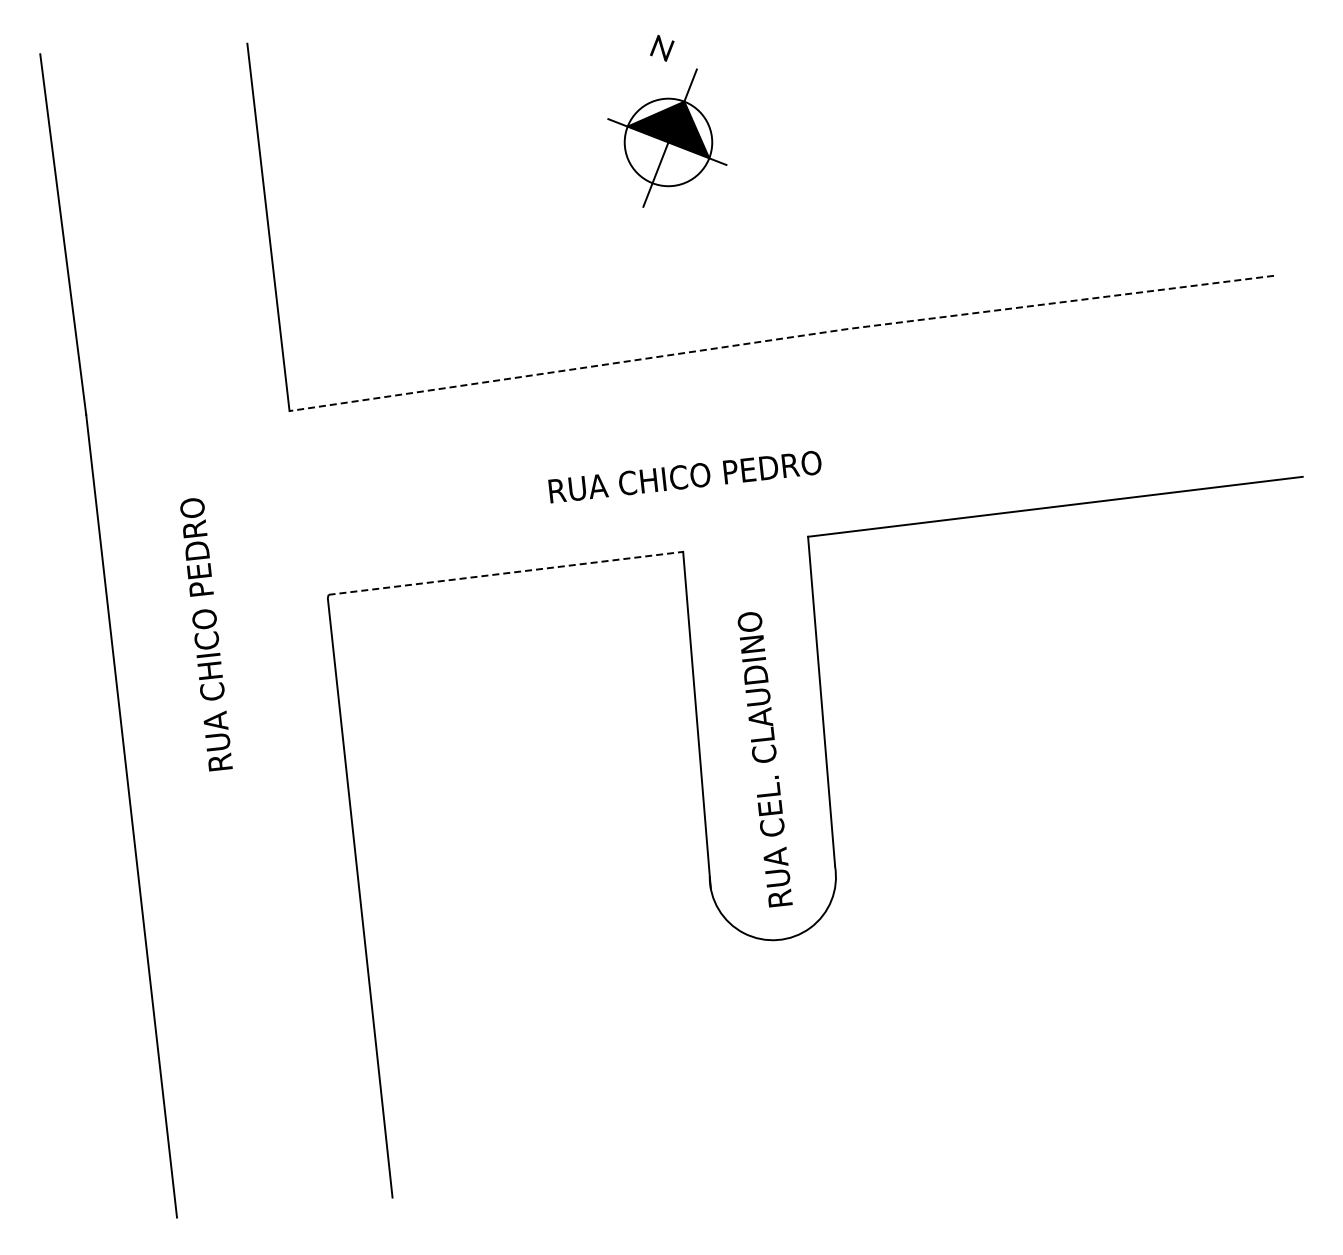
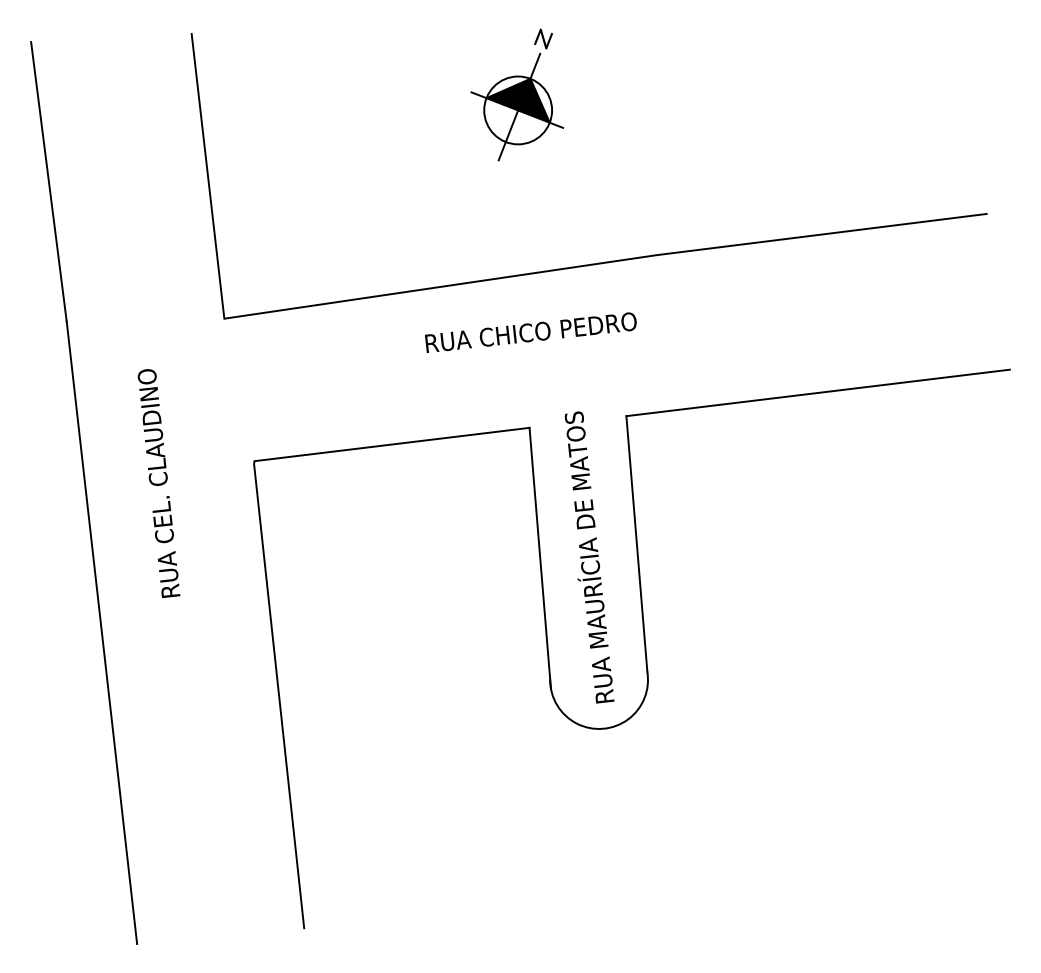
text: (662, 48) -> (543, 39), moved
line: (781, 338) -> (605, 262), dashed -> solid
text: (684, 477) -> (530, 332), moved
line: (505, 573) -> (391, 444), dashed -> solid
text: (199, 576) -> (154, 446), RUA CHICO PEDRO -> RUA CEL. CLAUDINO
text: (756, 683) -> (586, 529), RUA CEL. CLAUDINO -> RUA MAURÍCIA DE MATOS

